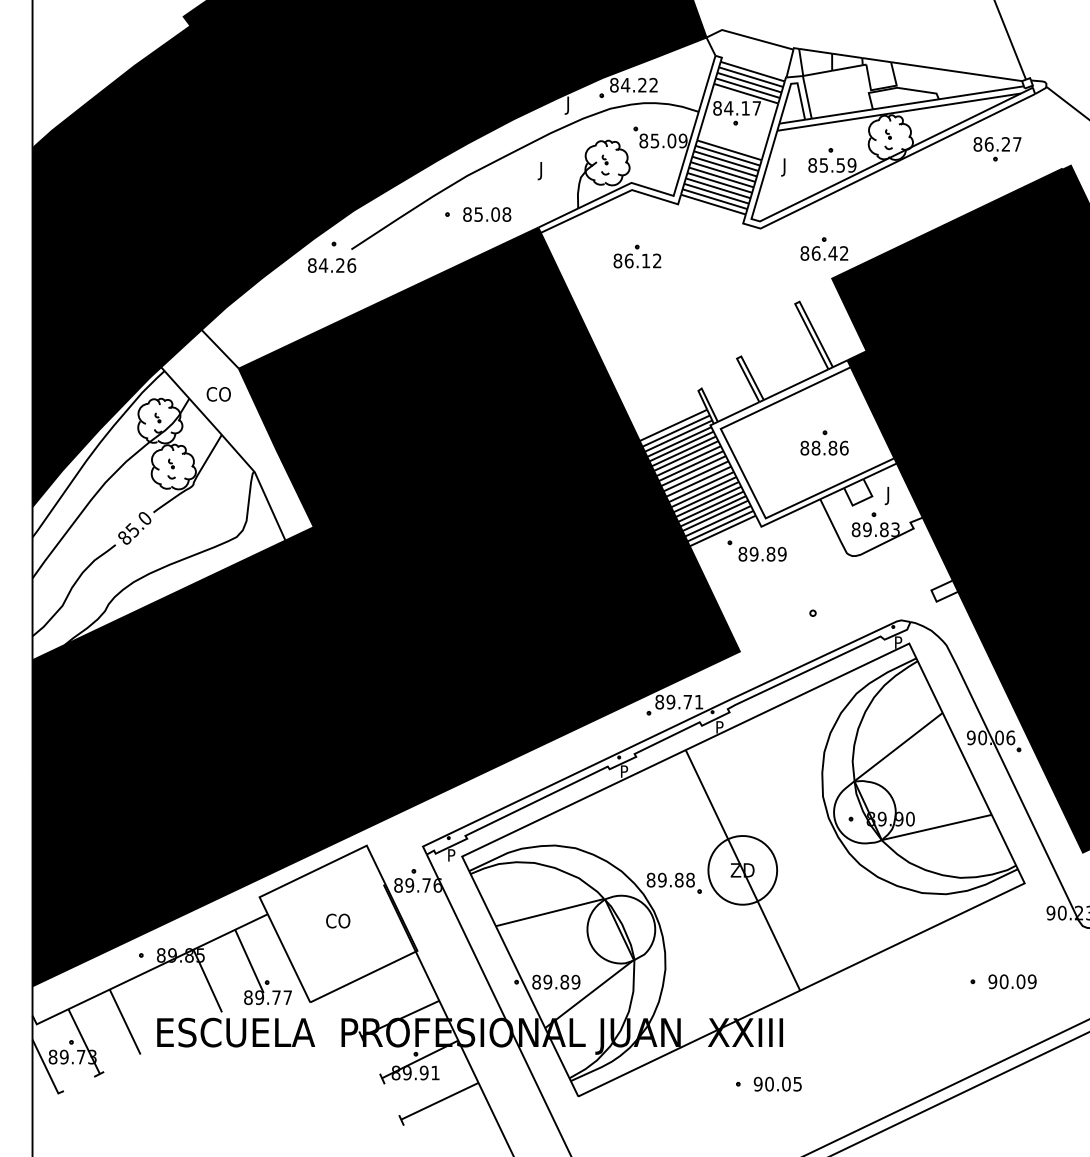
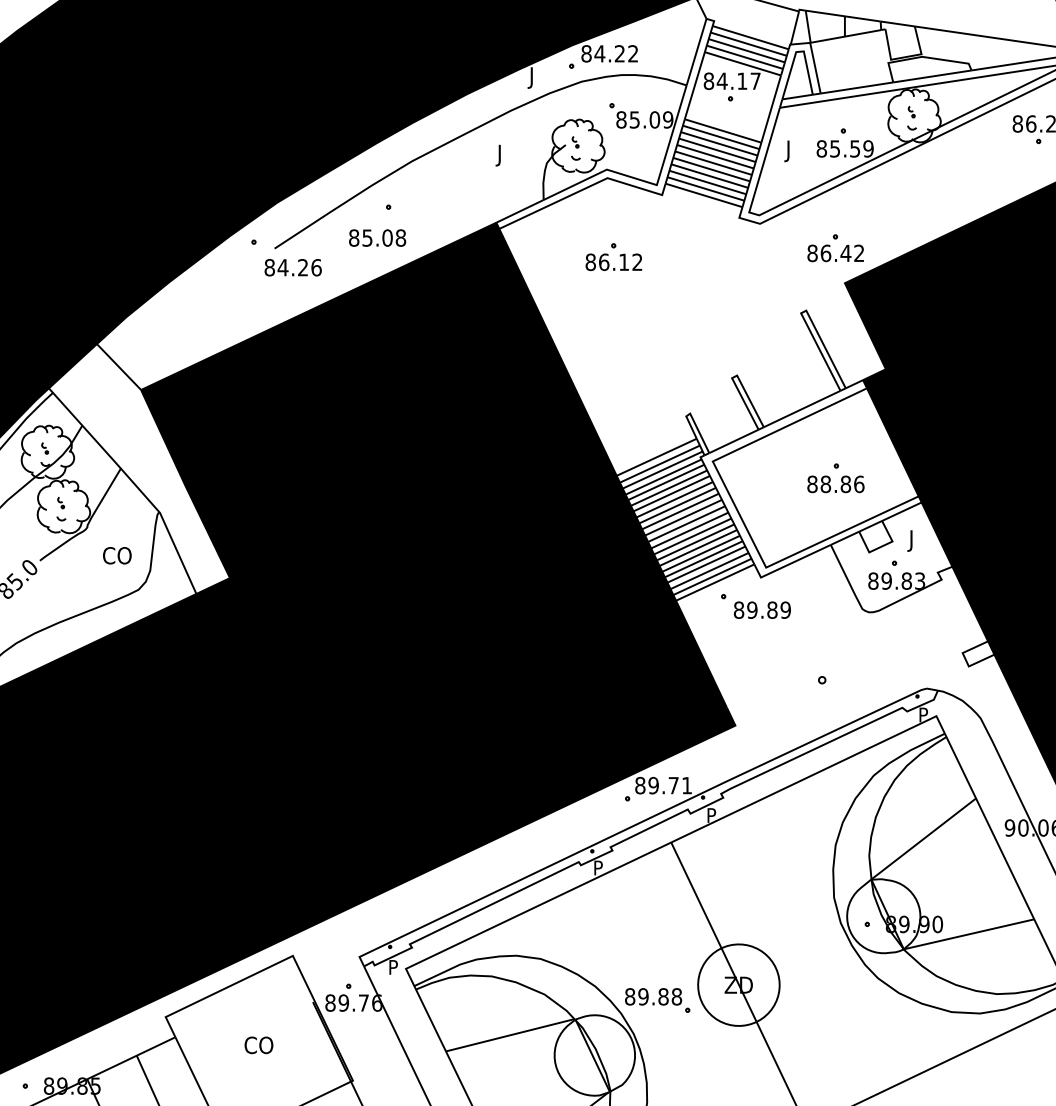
text: (487, 214) -> (377, 237), moved
text: (332, 265) -> (293, 267), moved
text: (218, 394) -> (116, 555), moved

